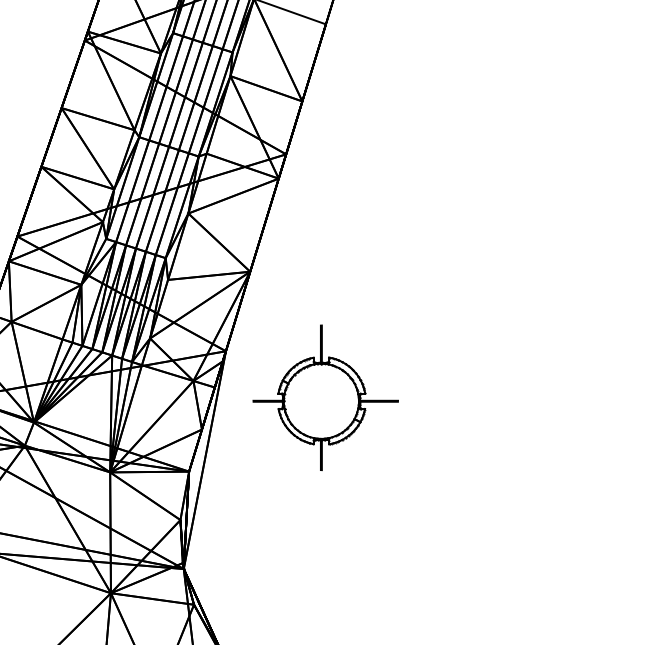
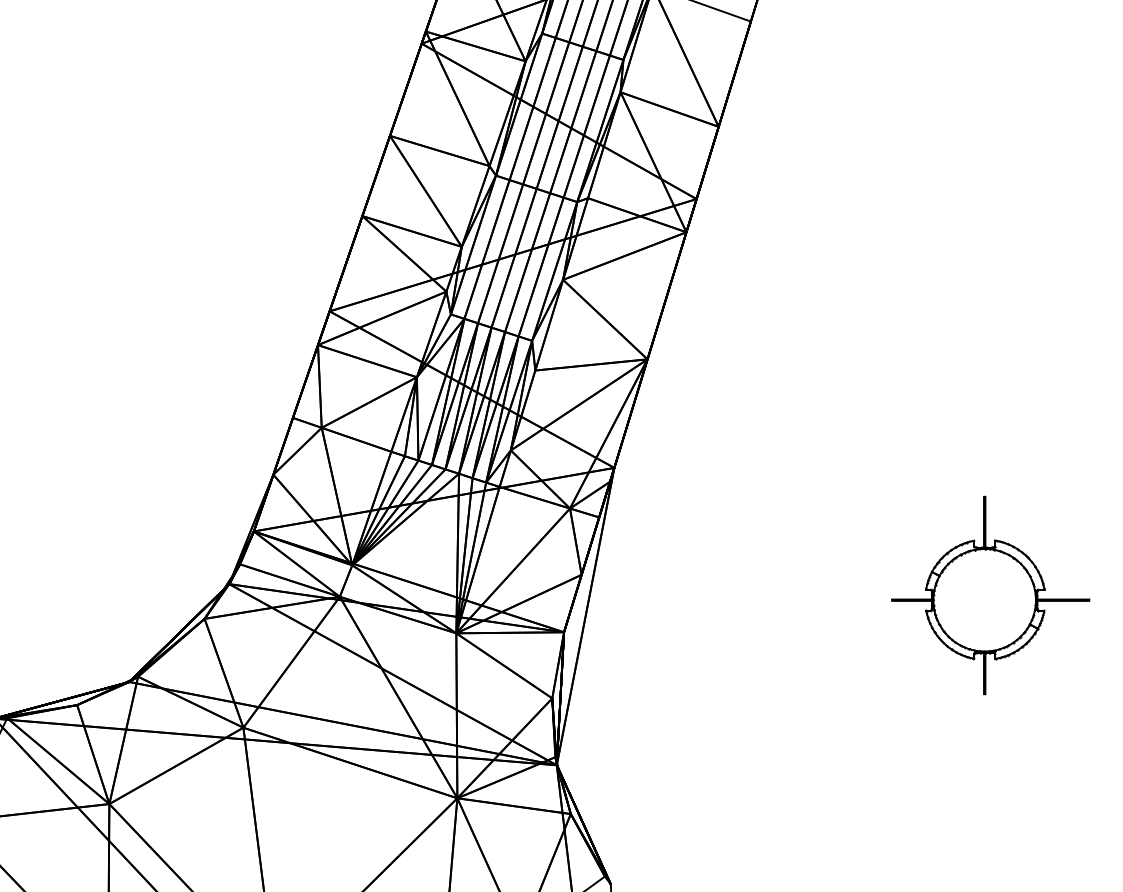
part: (325, 397) -> (990, 595), moved

